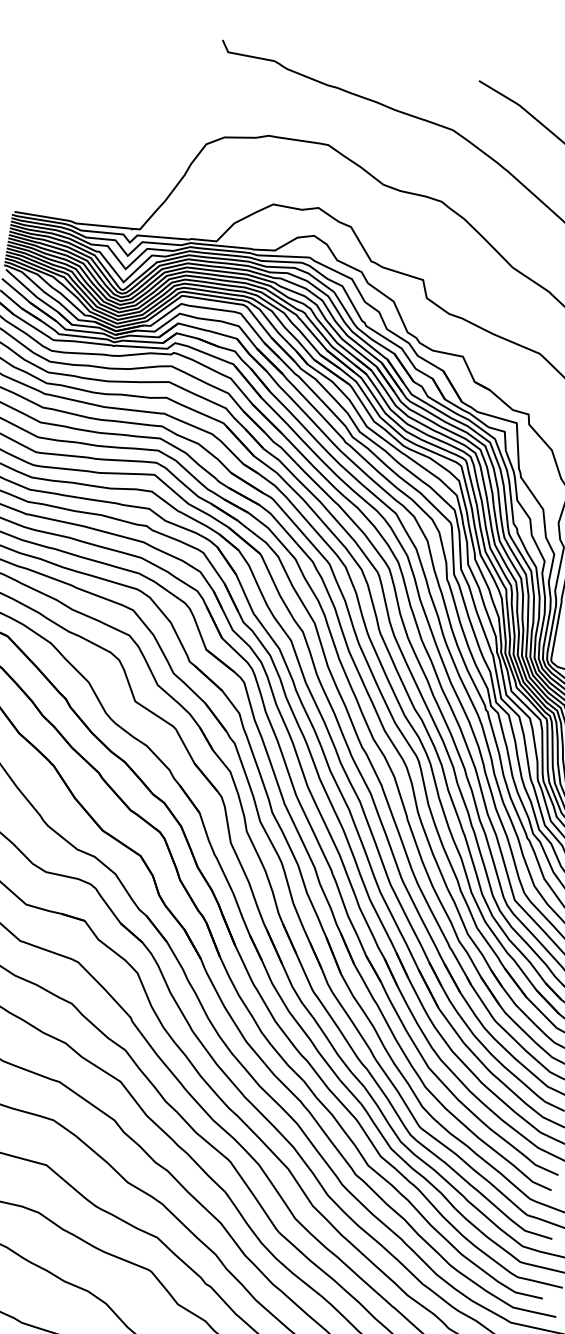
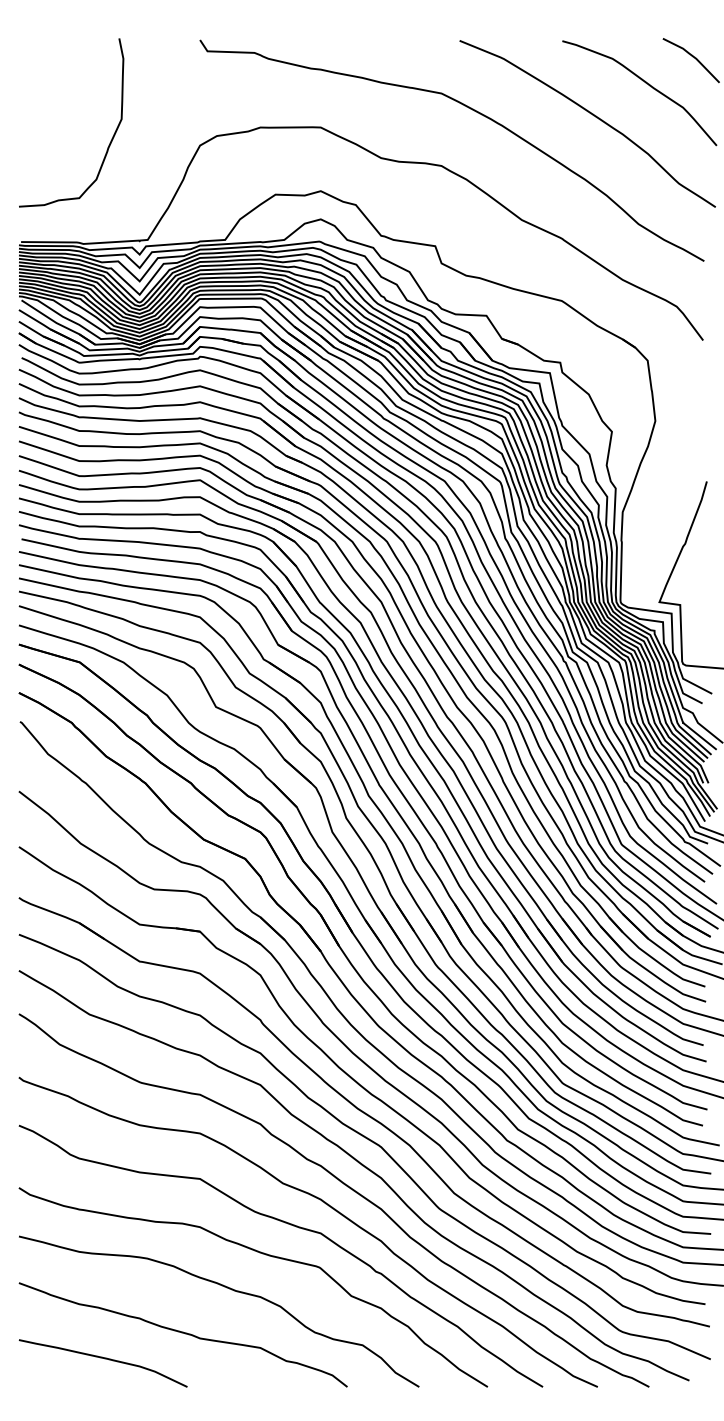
curve: (118, 125) -> (110, 140), added

